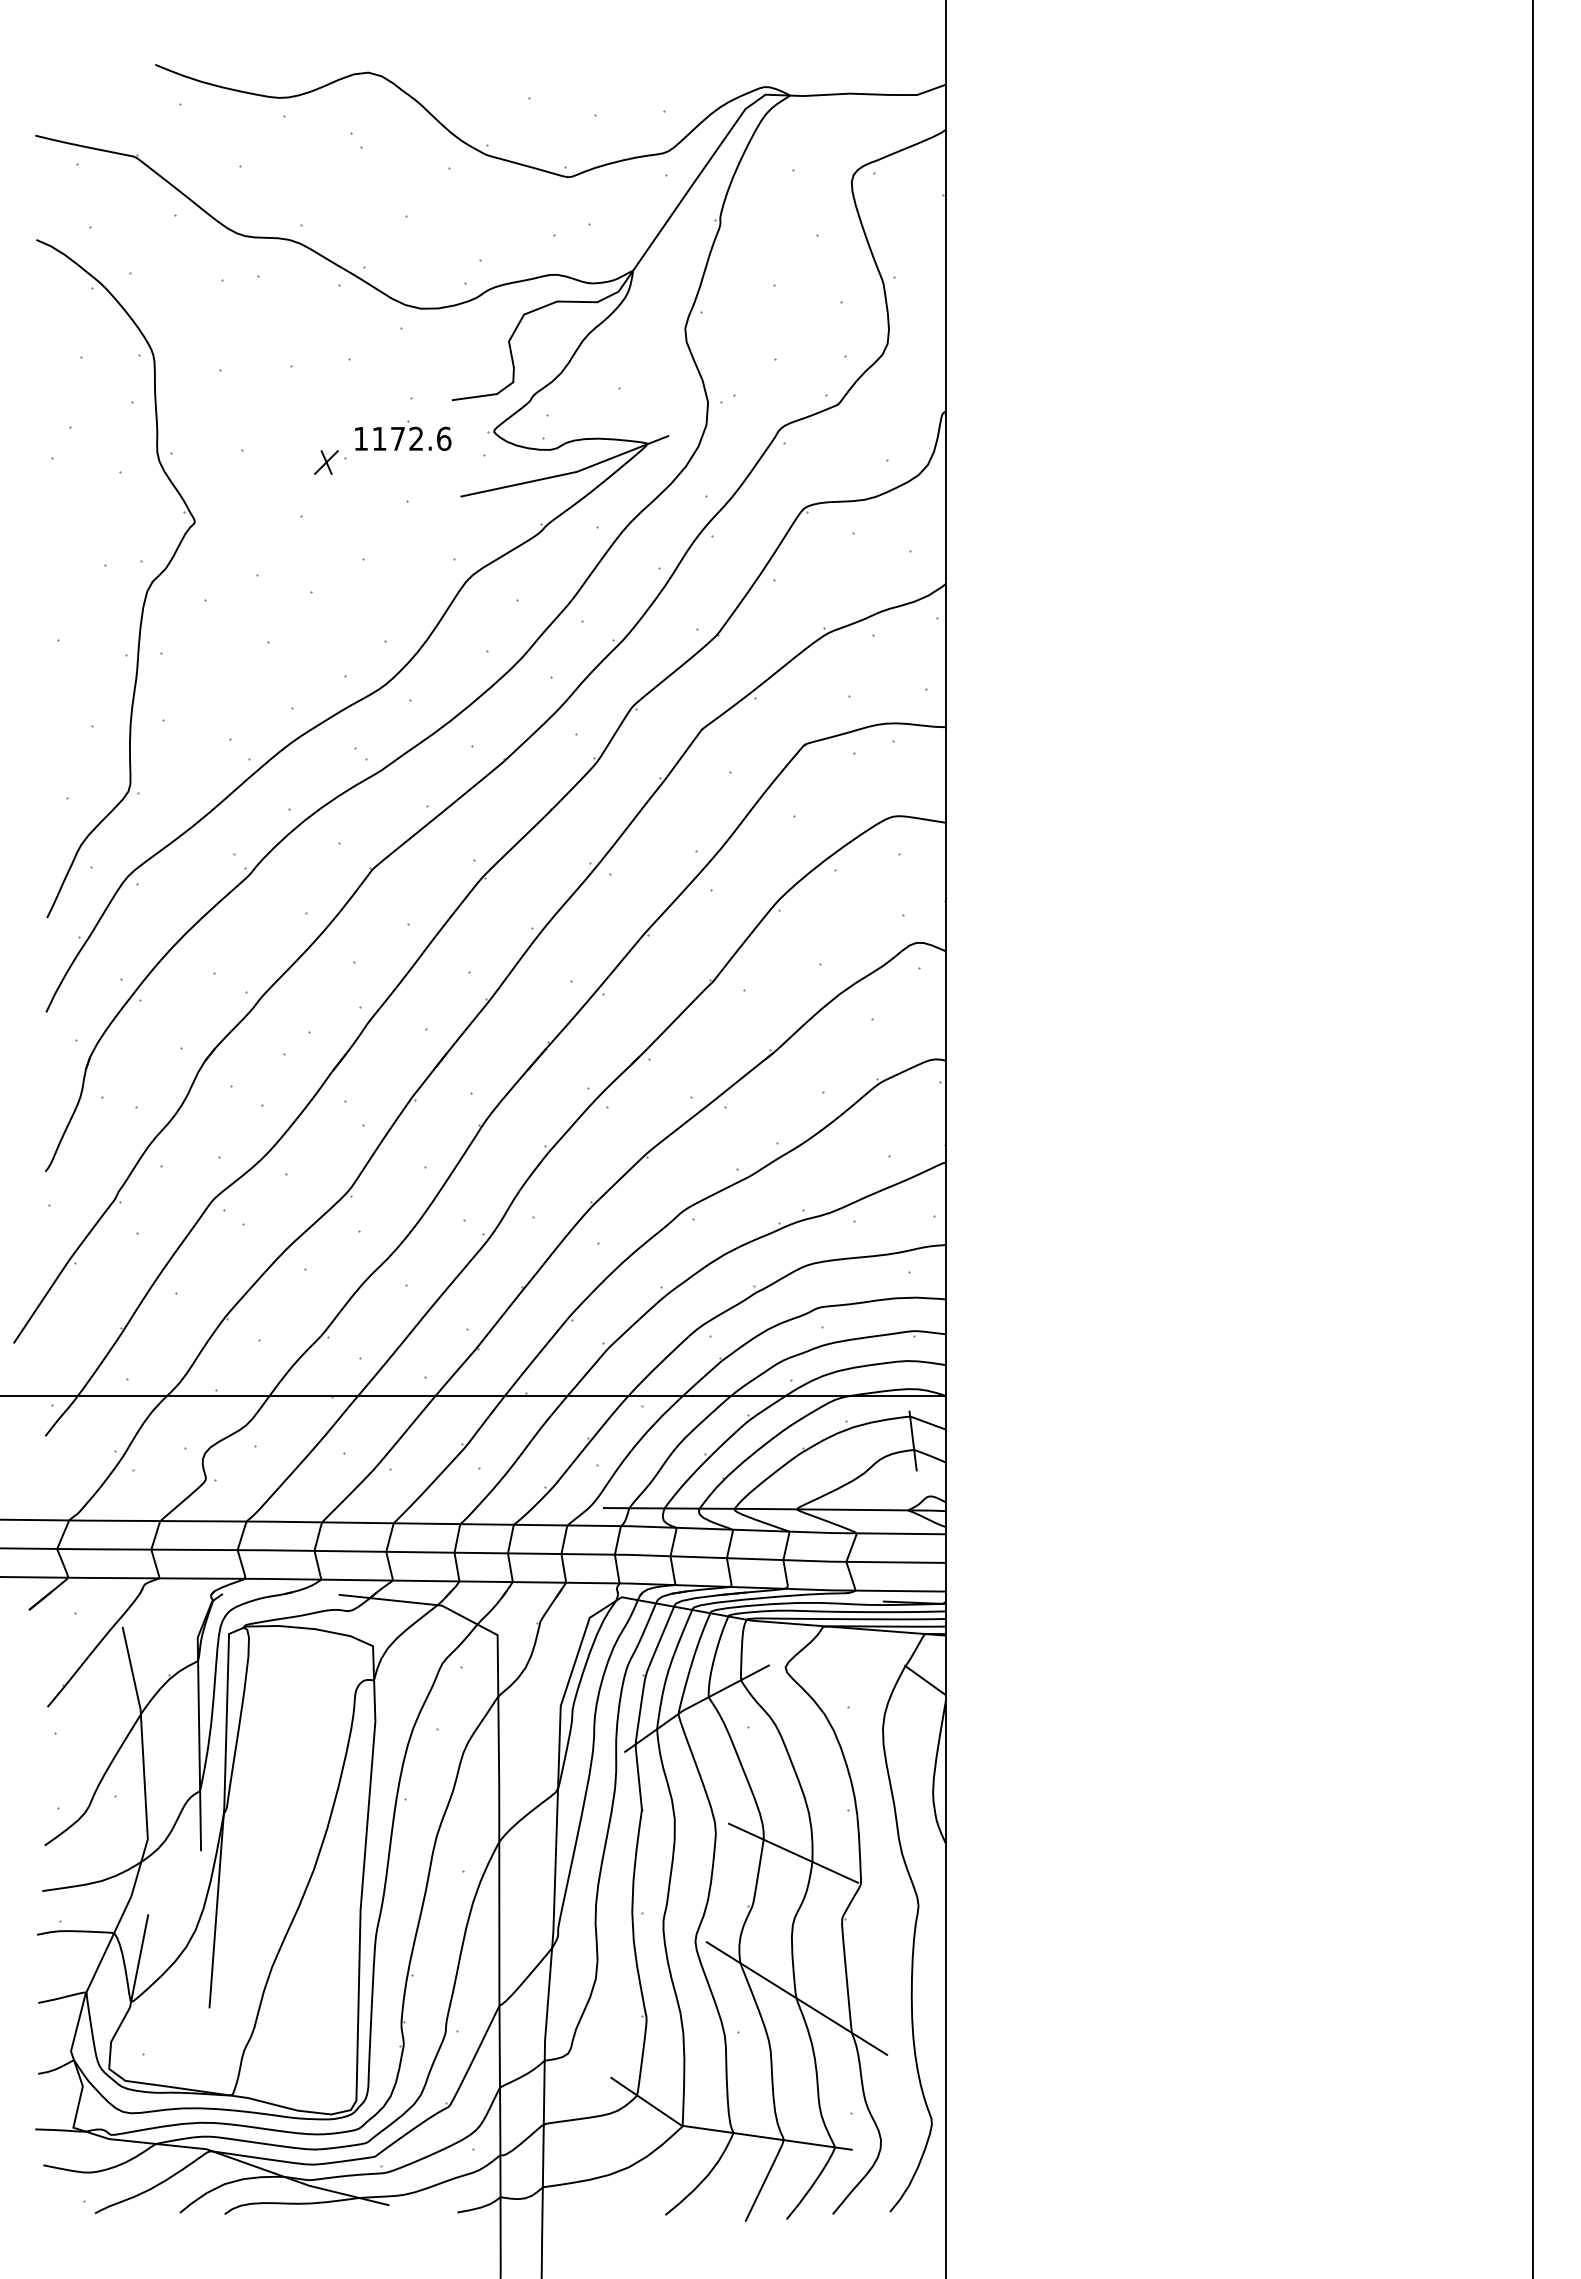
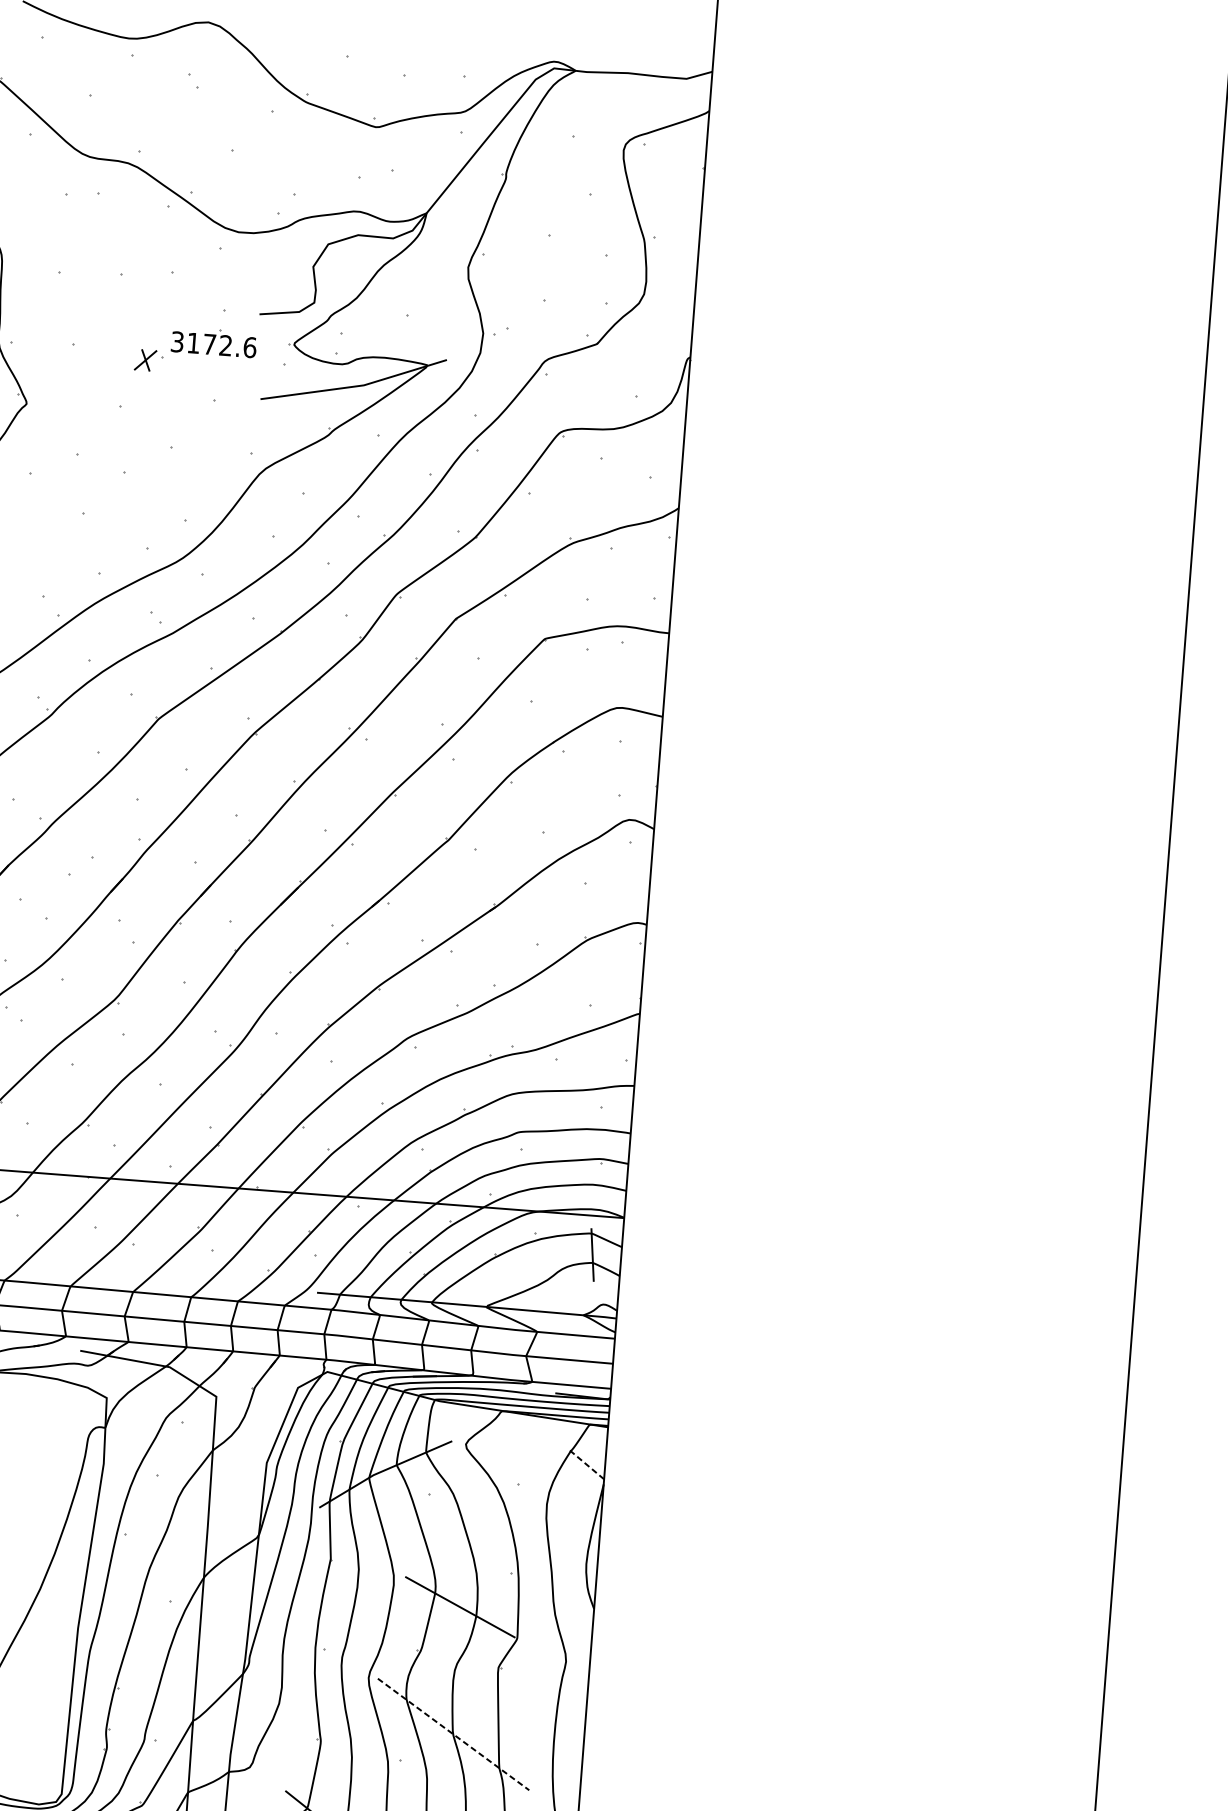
text: (360, 438) -> (177, 341), 1172.6 -> 3172.6
line: (925, 1680) -> (587, 1465), solid -> dashed
line: (797, 1998) -> (454, 1734), solid -> dashed

